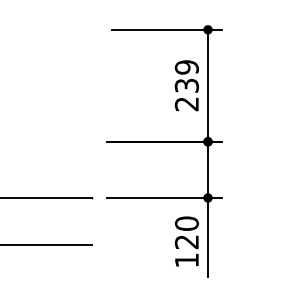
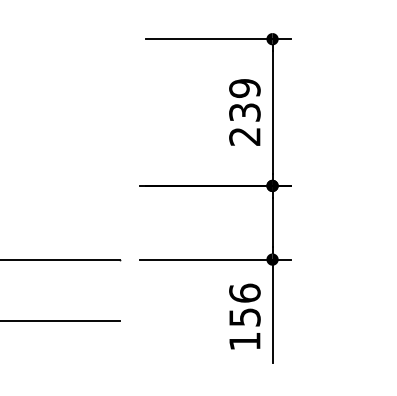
text: (186, 232) -> (244, 304), 120 -> 156

